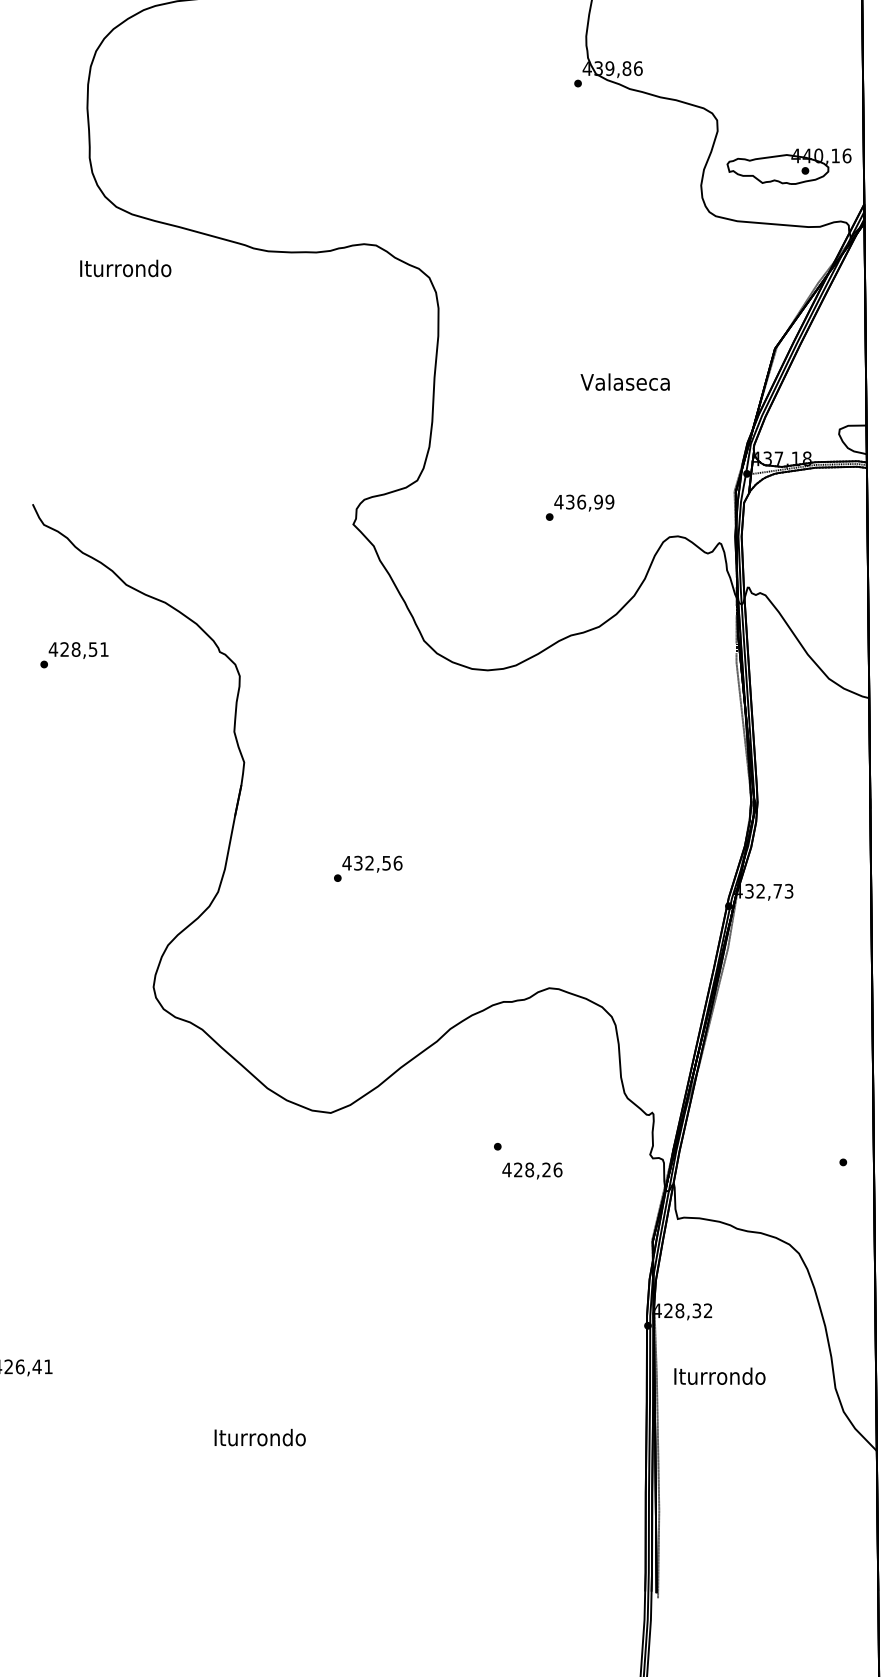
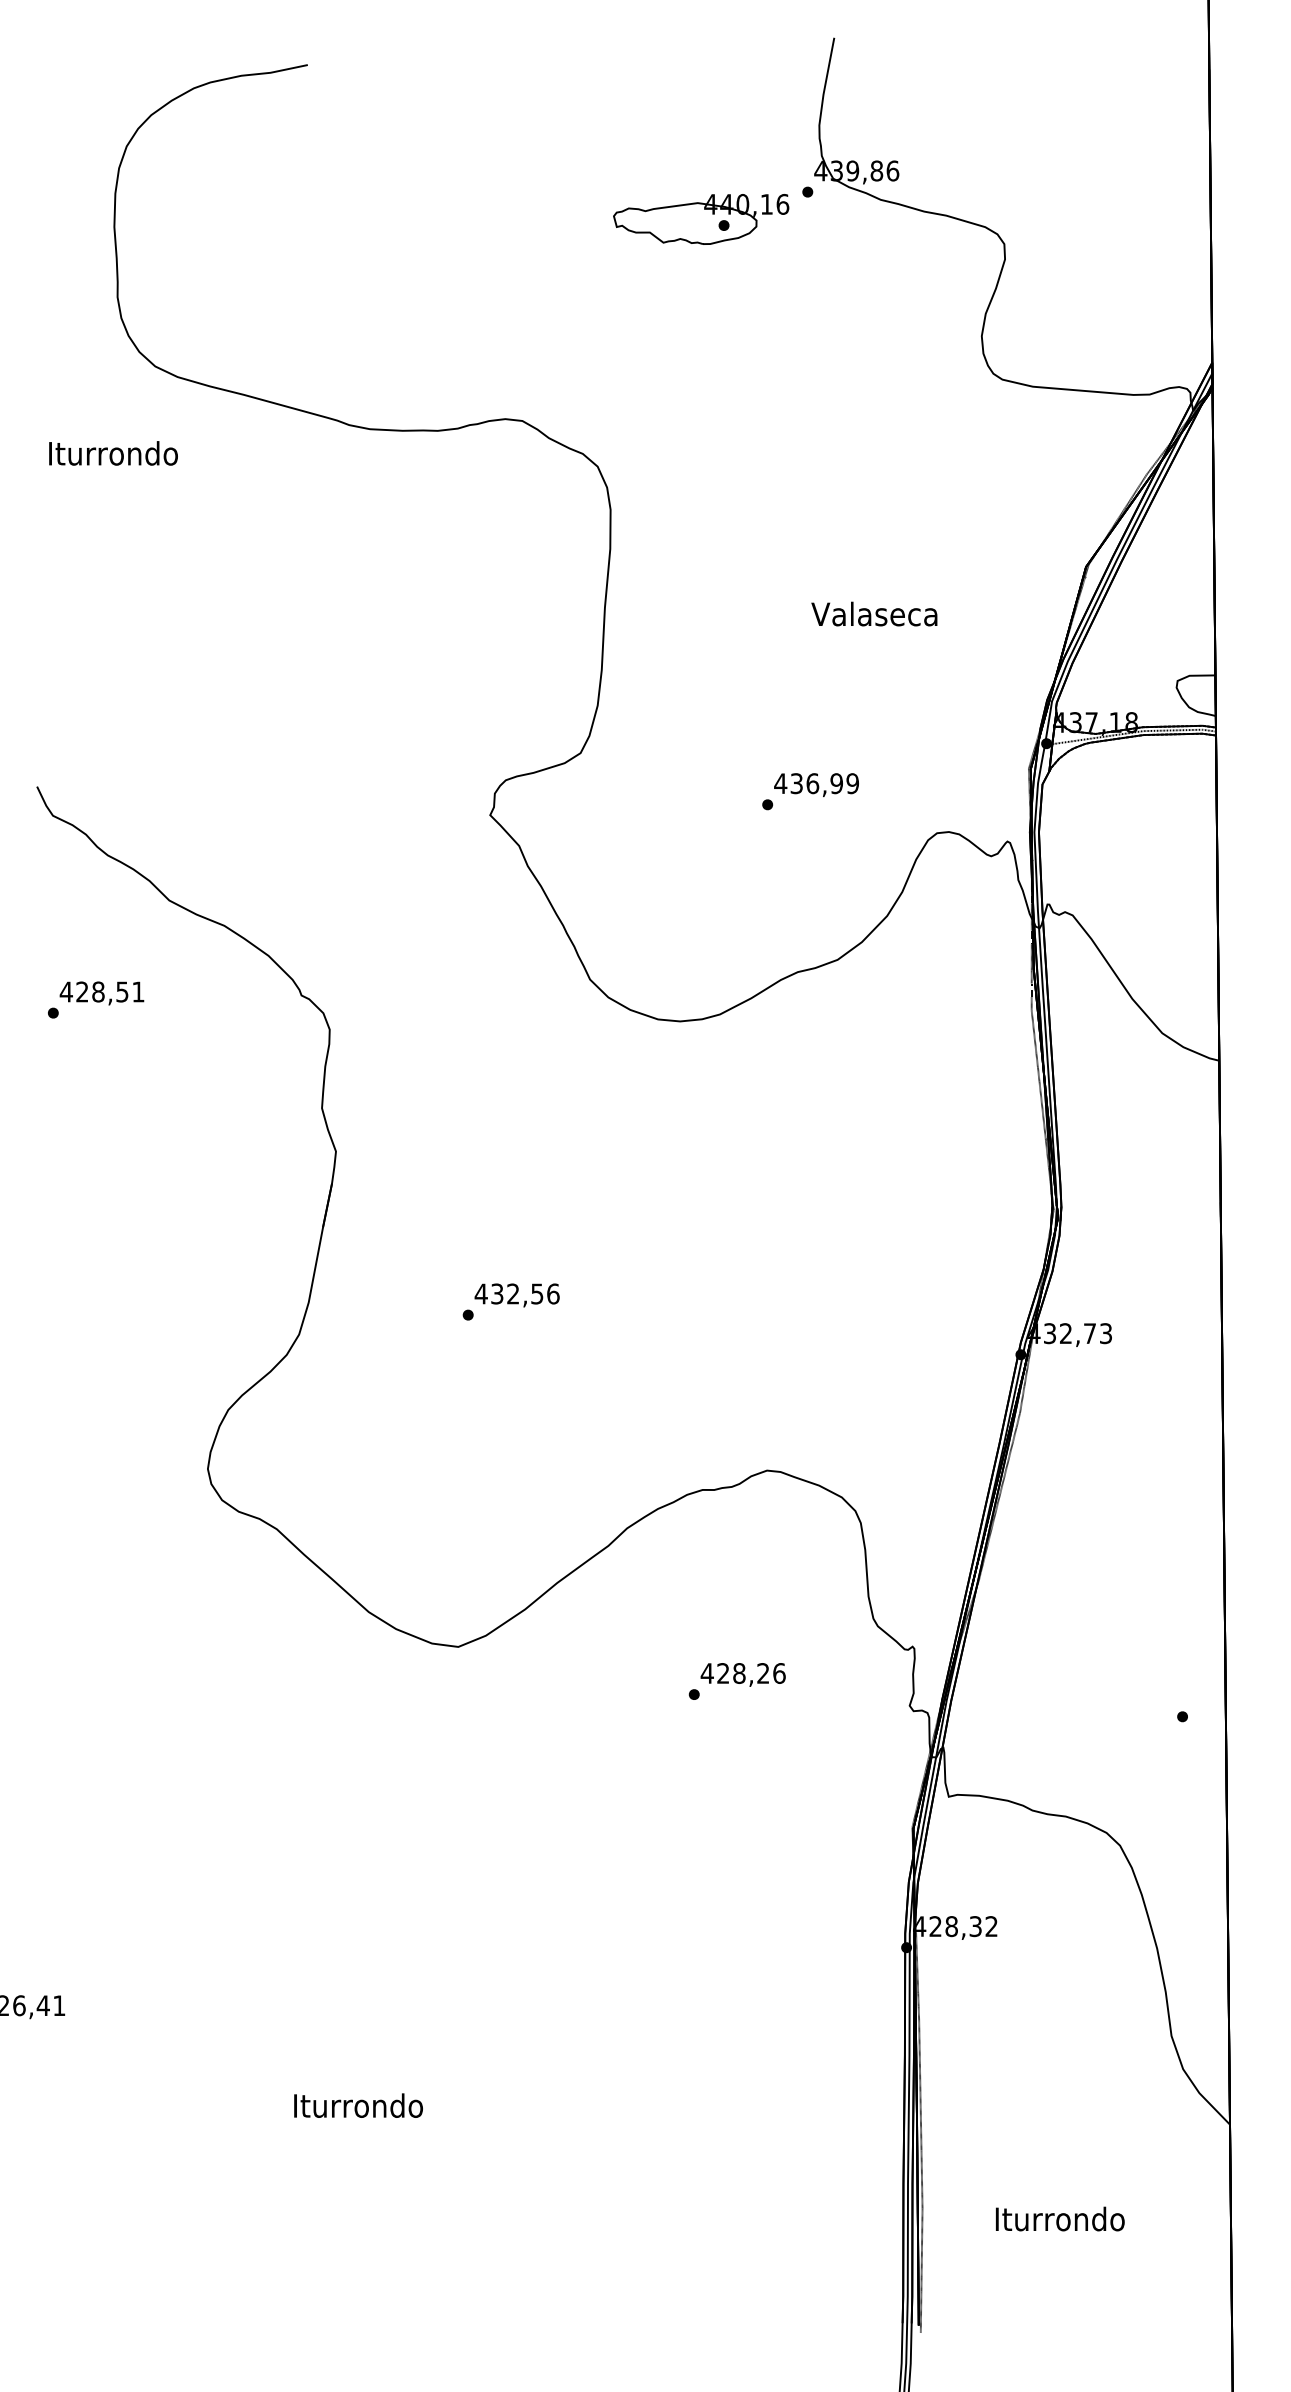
part: (789, 166) -> (701, 219), moved
text: (125, 268) -> (113, 453), moved
text: (531, 1170) -> (742, 1674), moved
text: (720, 1375) -> (1060, 2218), moved

